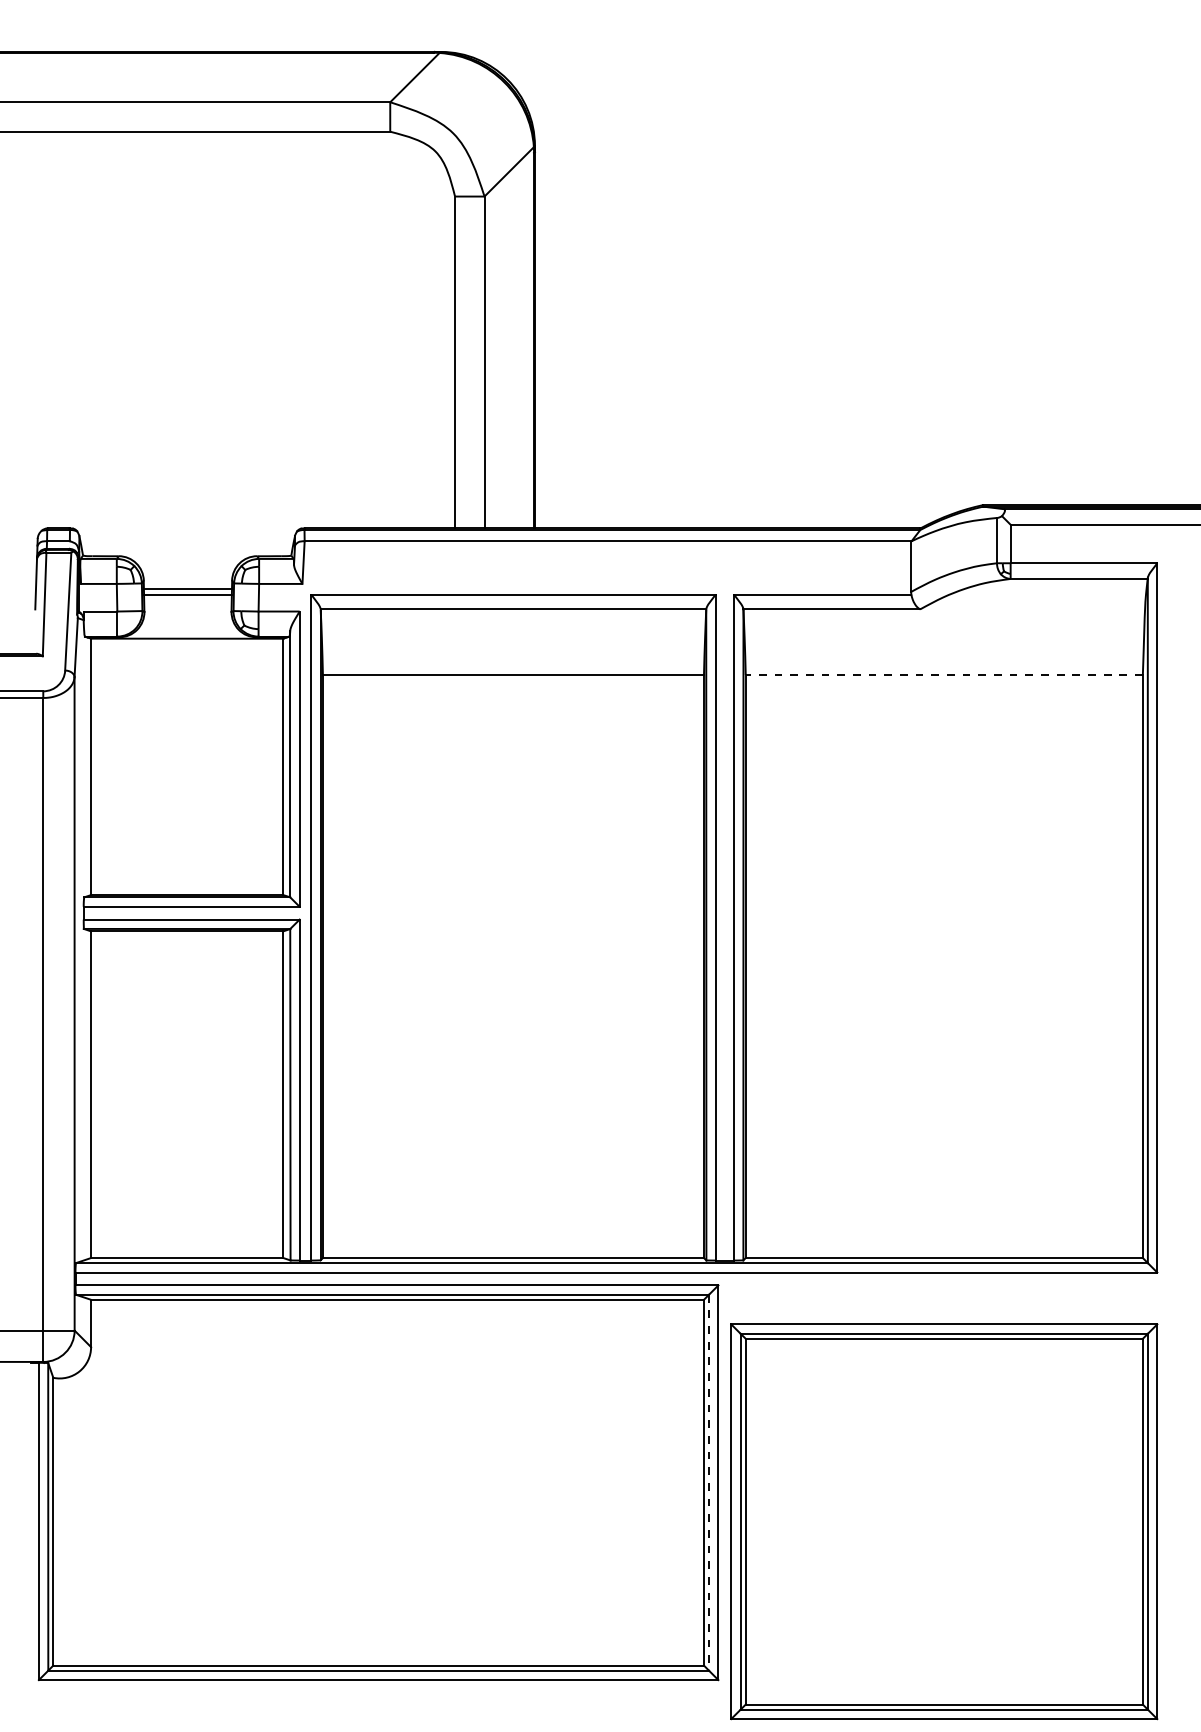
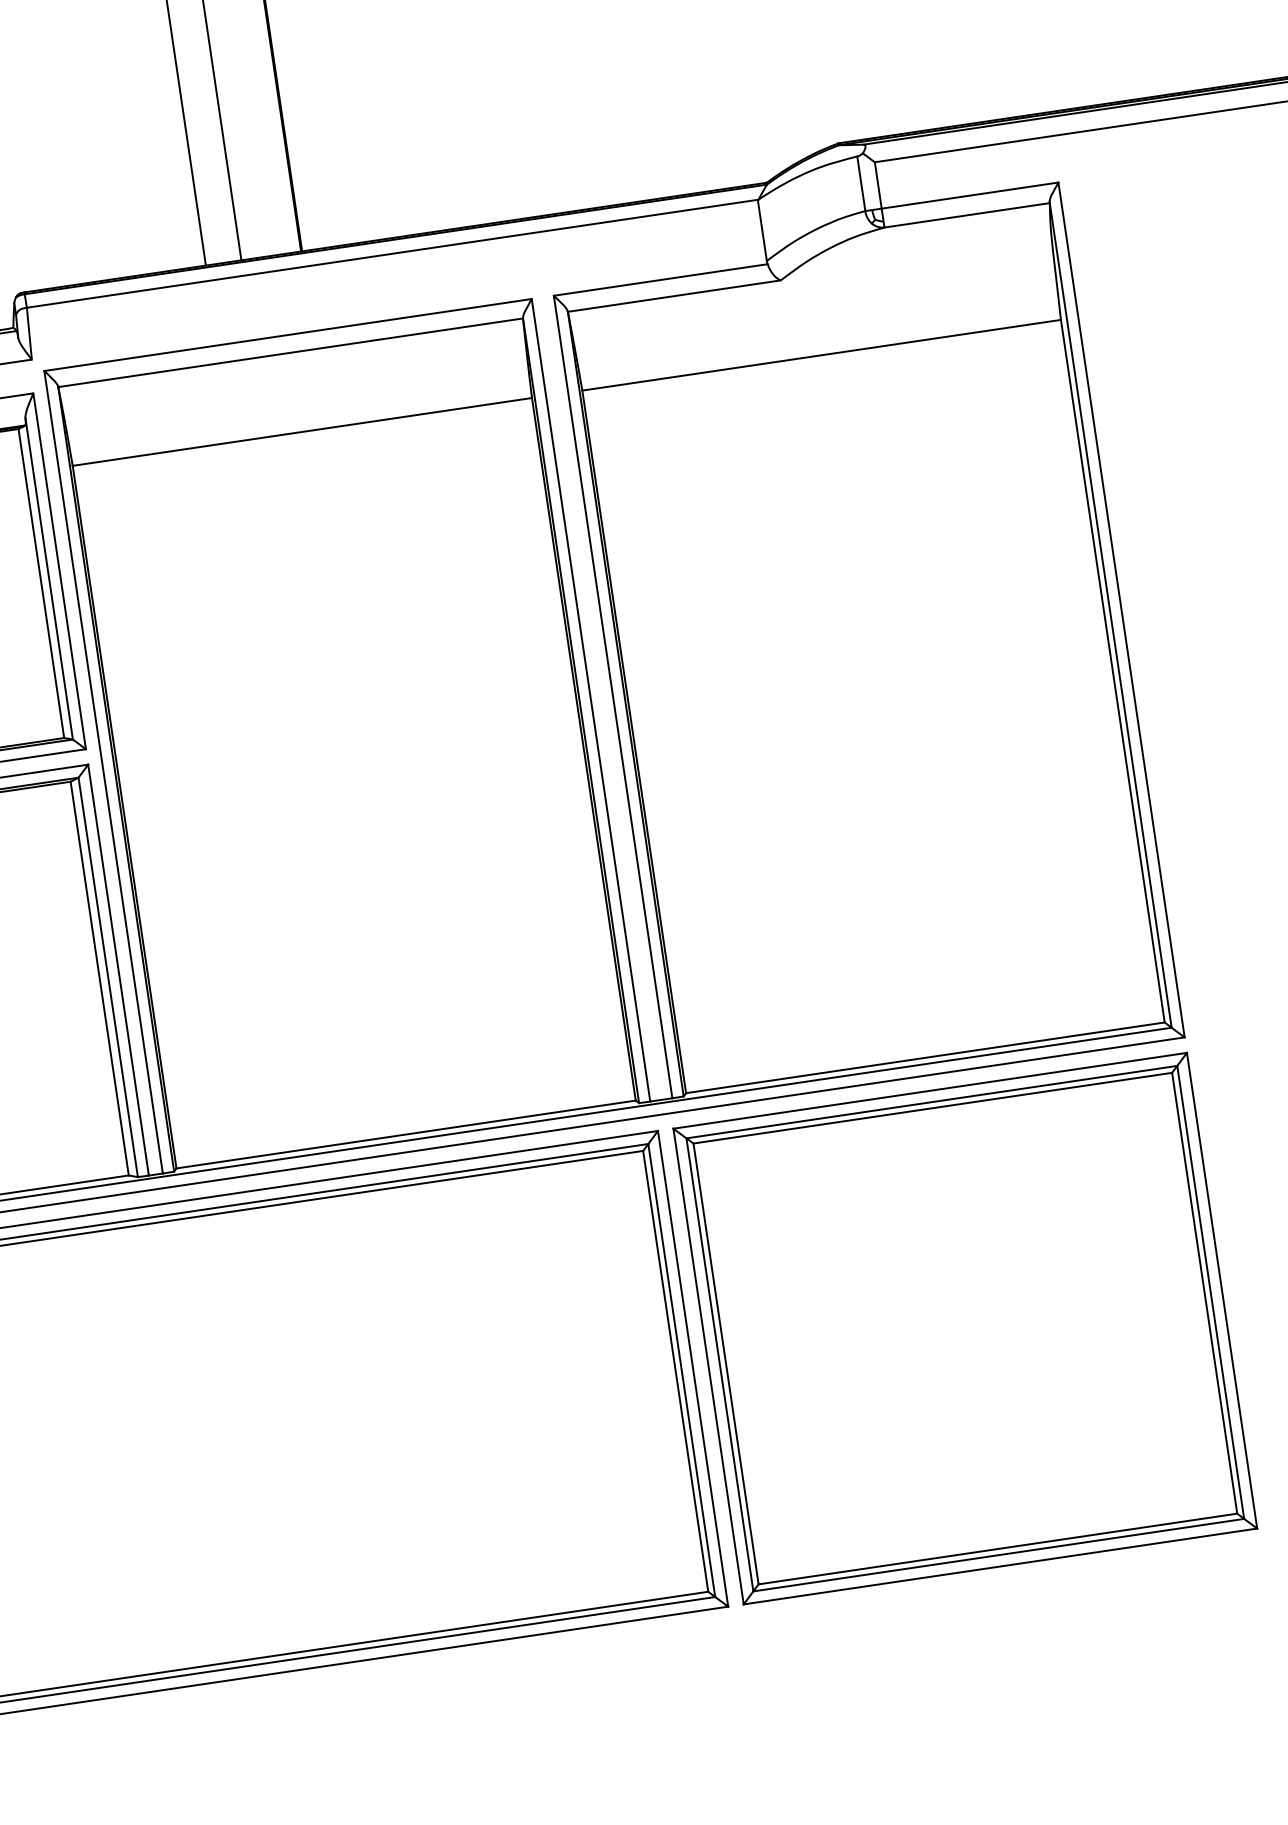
line: (944, 675) -> (821, 355), dashed -> solid
line: (708, 1482) -> (681, 1370), dashed -> solid
part: (944, 1521) -> (965, 1328), moved

